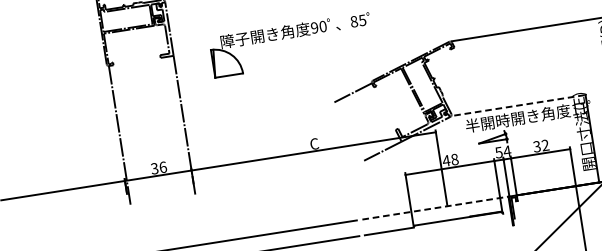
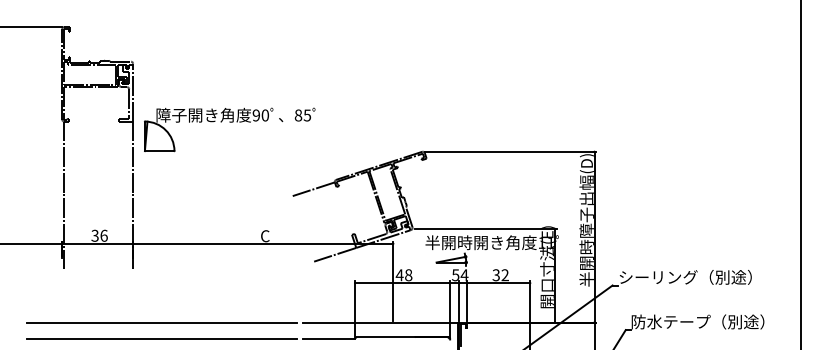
part: (290, 38) -> (229, 122), moved
line: (521, 105) -> (486, 229), dashed -> solid
line: (435, 208) -> (380, 322), dashed -> solid

